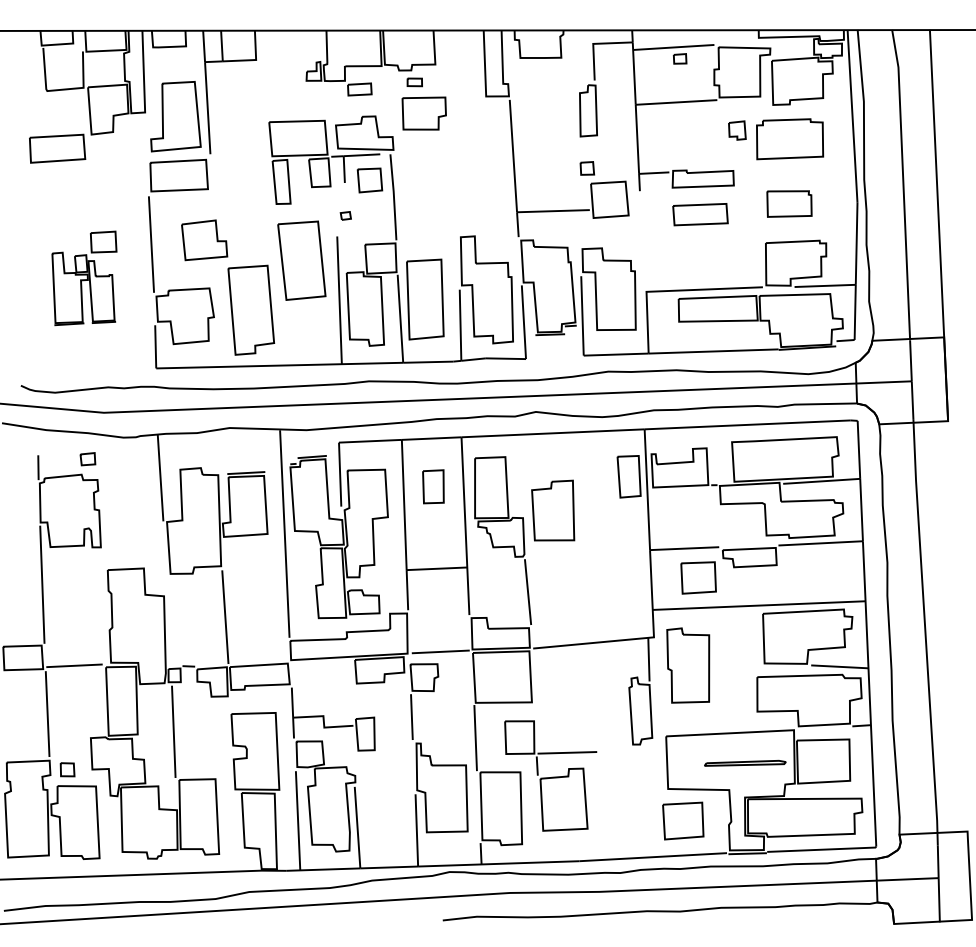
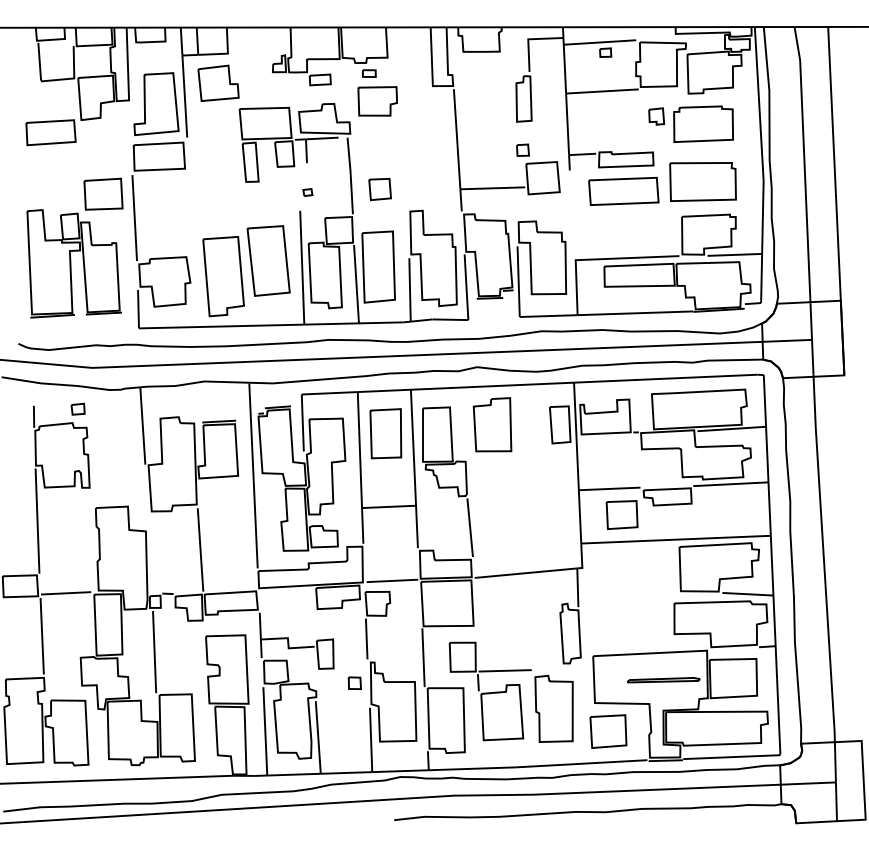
part: (369, 180) -> (379, 189), moved
part: (789, 203) -> (703, 181), size x1.67
part: (700, 214) -> (623, 191), size x1.43
part: (204, 240) -> (218, 83), moved
part: (301, 260) -> (268, 260), moved
part: (84, 278) -> (75, 248), size x1.67
part: (433, 486) -> (385, 433), size x1.67
part: (553, 510) -> (492, 424), moved
part: (688, 665) -> (554, 708), moved
part: (67, 769) -> (354, 683), moved

